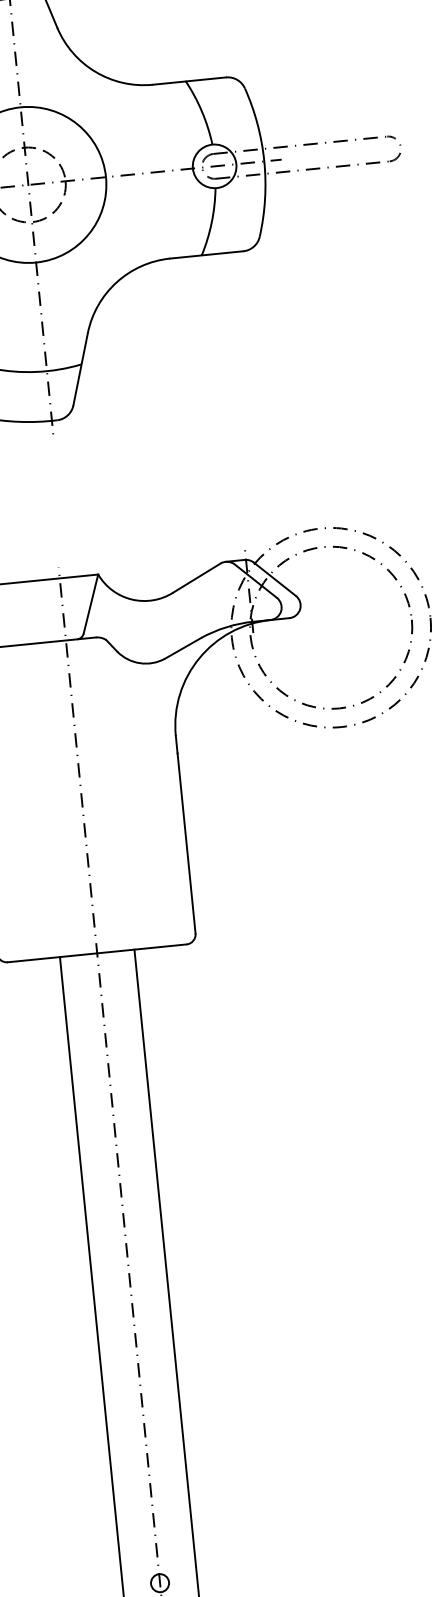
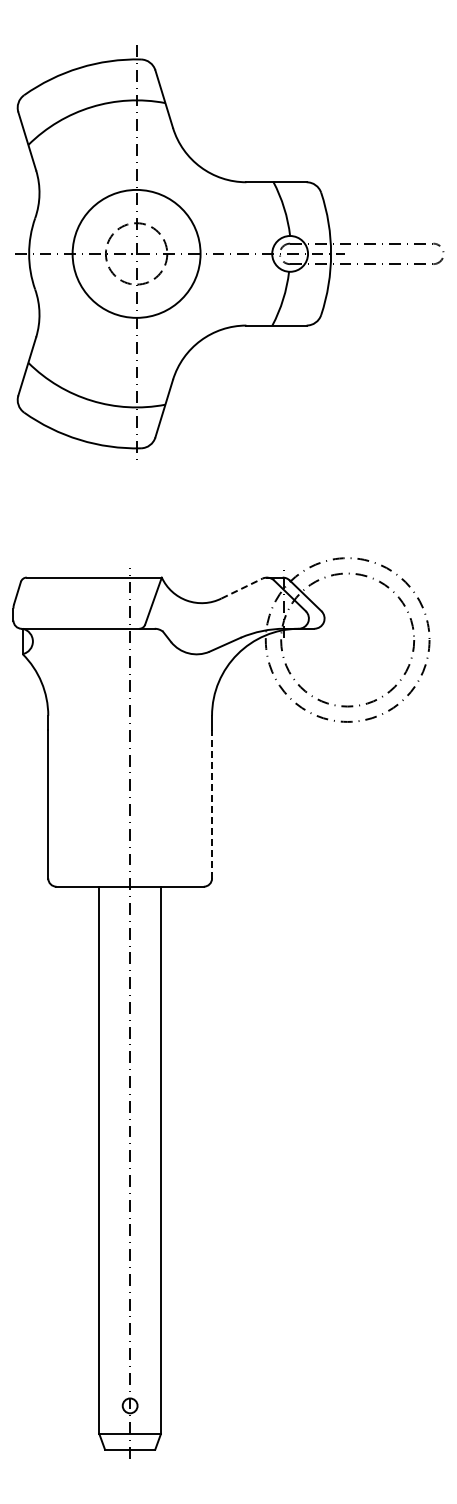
line: (196, 578) -> (241, 588), solid -> dashed
line: (187, 842) -> (212, 803), solid -> dashed

